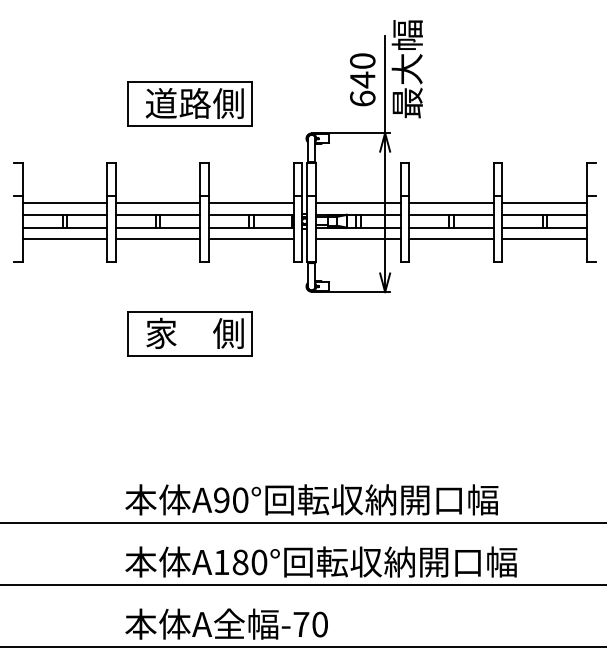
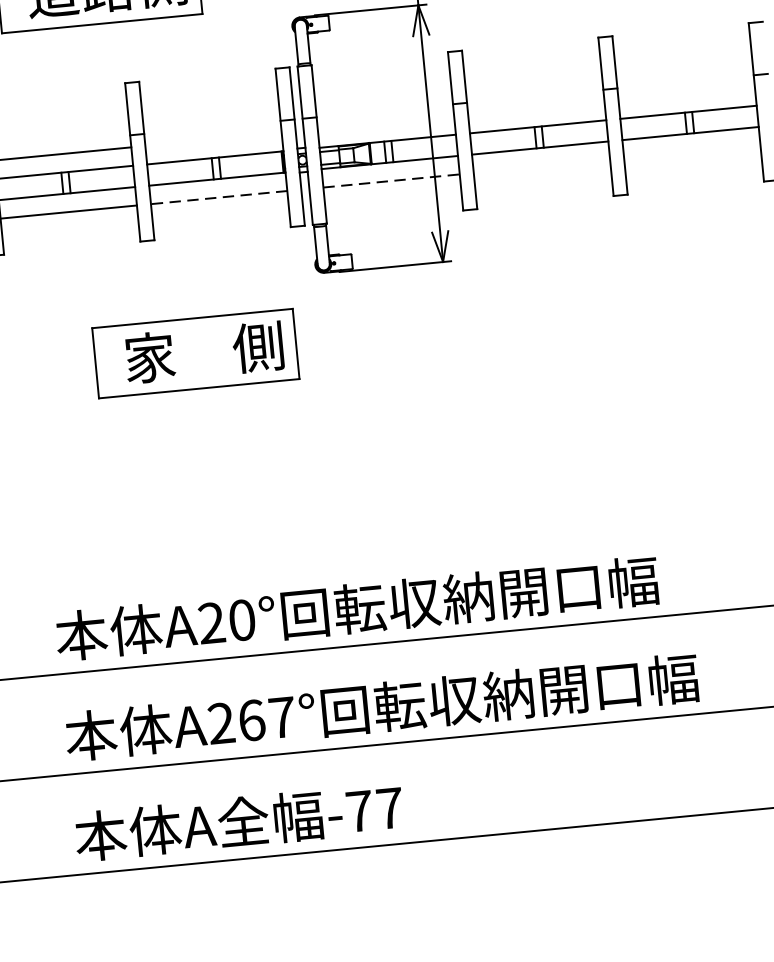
line: (251, 203) -> (213, 139), removed
line: (358, 203) -> (386, 123), removed
line: (451, 203) -> (536, 108), removed
line: (544, 203) -> (686, 94), removed
line: (250, 239) -> (217, 198), solid -> dashed
line: (358, 239) -> (391, 181), solid -> dashed
line: (451, 239) -> (541, 166), removed
line: (544, 239) -> (691, 152), removed
part: (189, 333) -> (195, 353), moved
text: (221, 500) -> (211, 623), A90° -> A20°
text: (240, 562) -> (251, 720), A180° -> A267°
text: (320, 624) -> (390, 808), -70 -> -77

